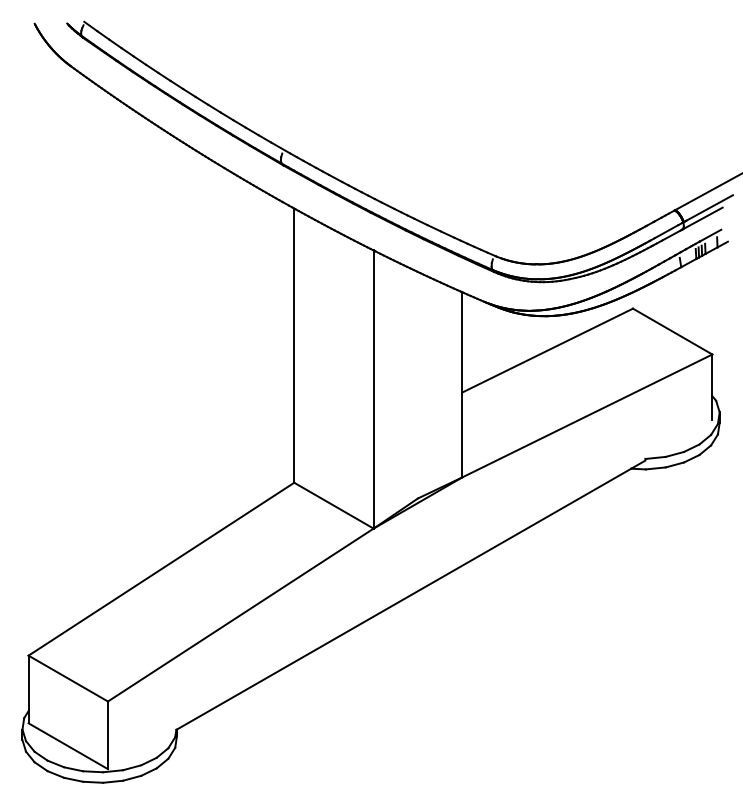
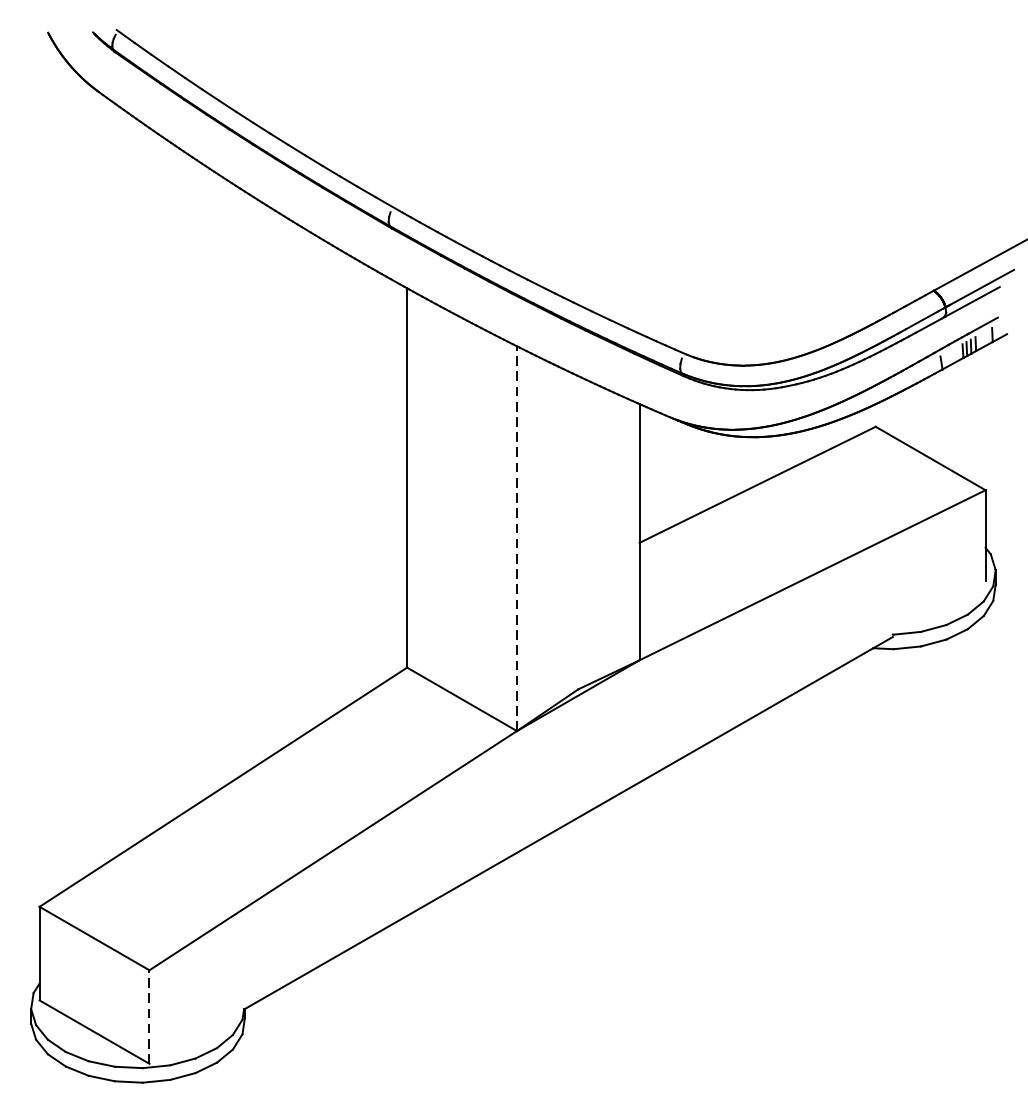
line: (373, 389) -> (516, 538), solid -> dashed
line: (107, 735) -> (148, 1017), solid -> dashed

